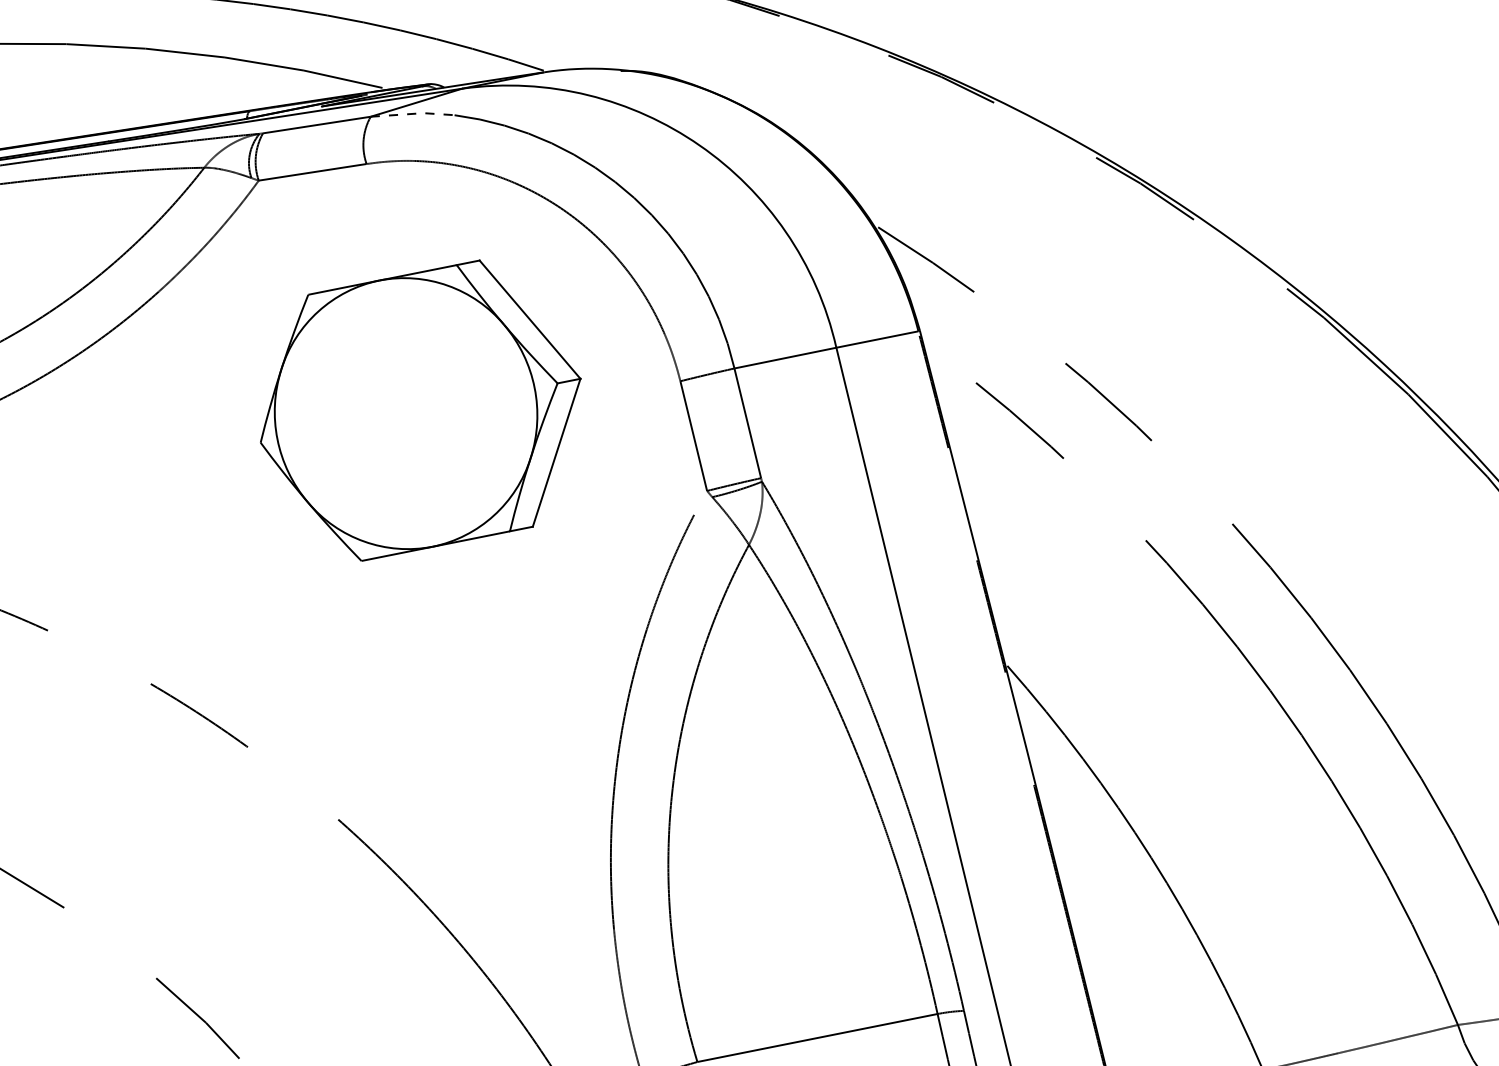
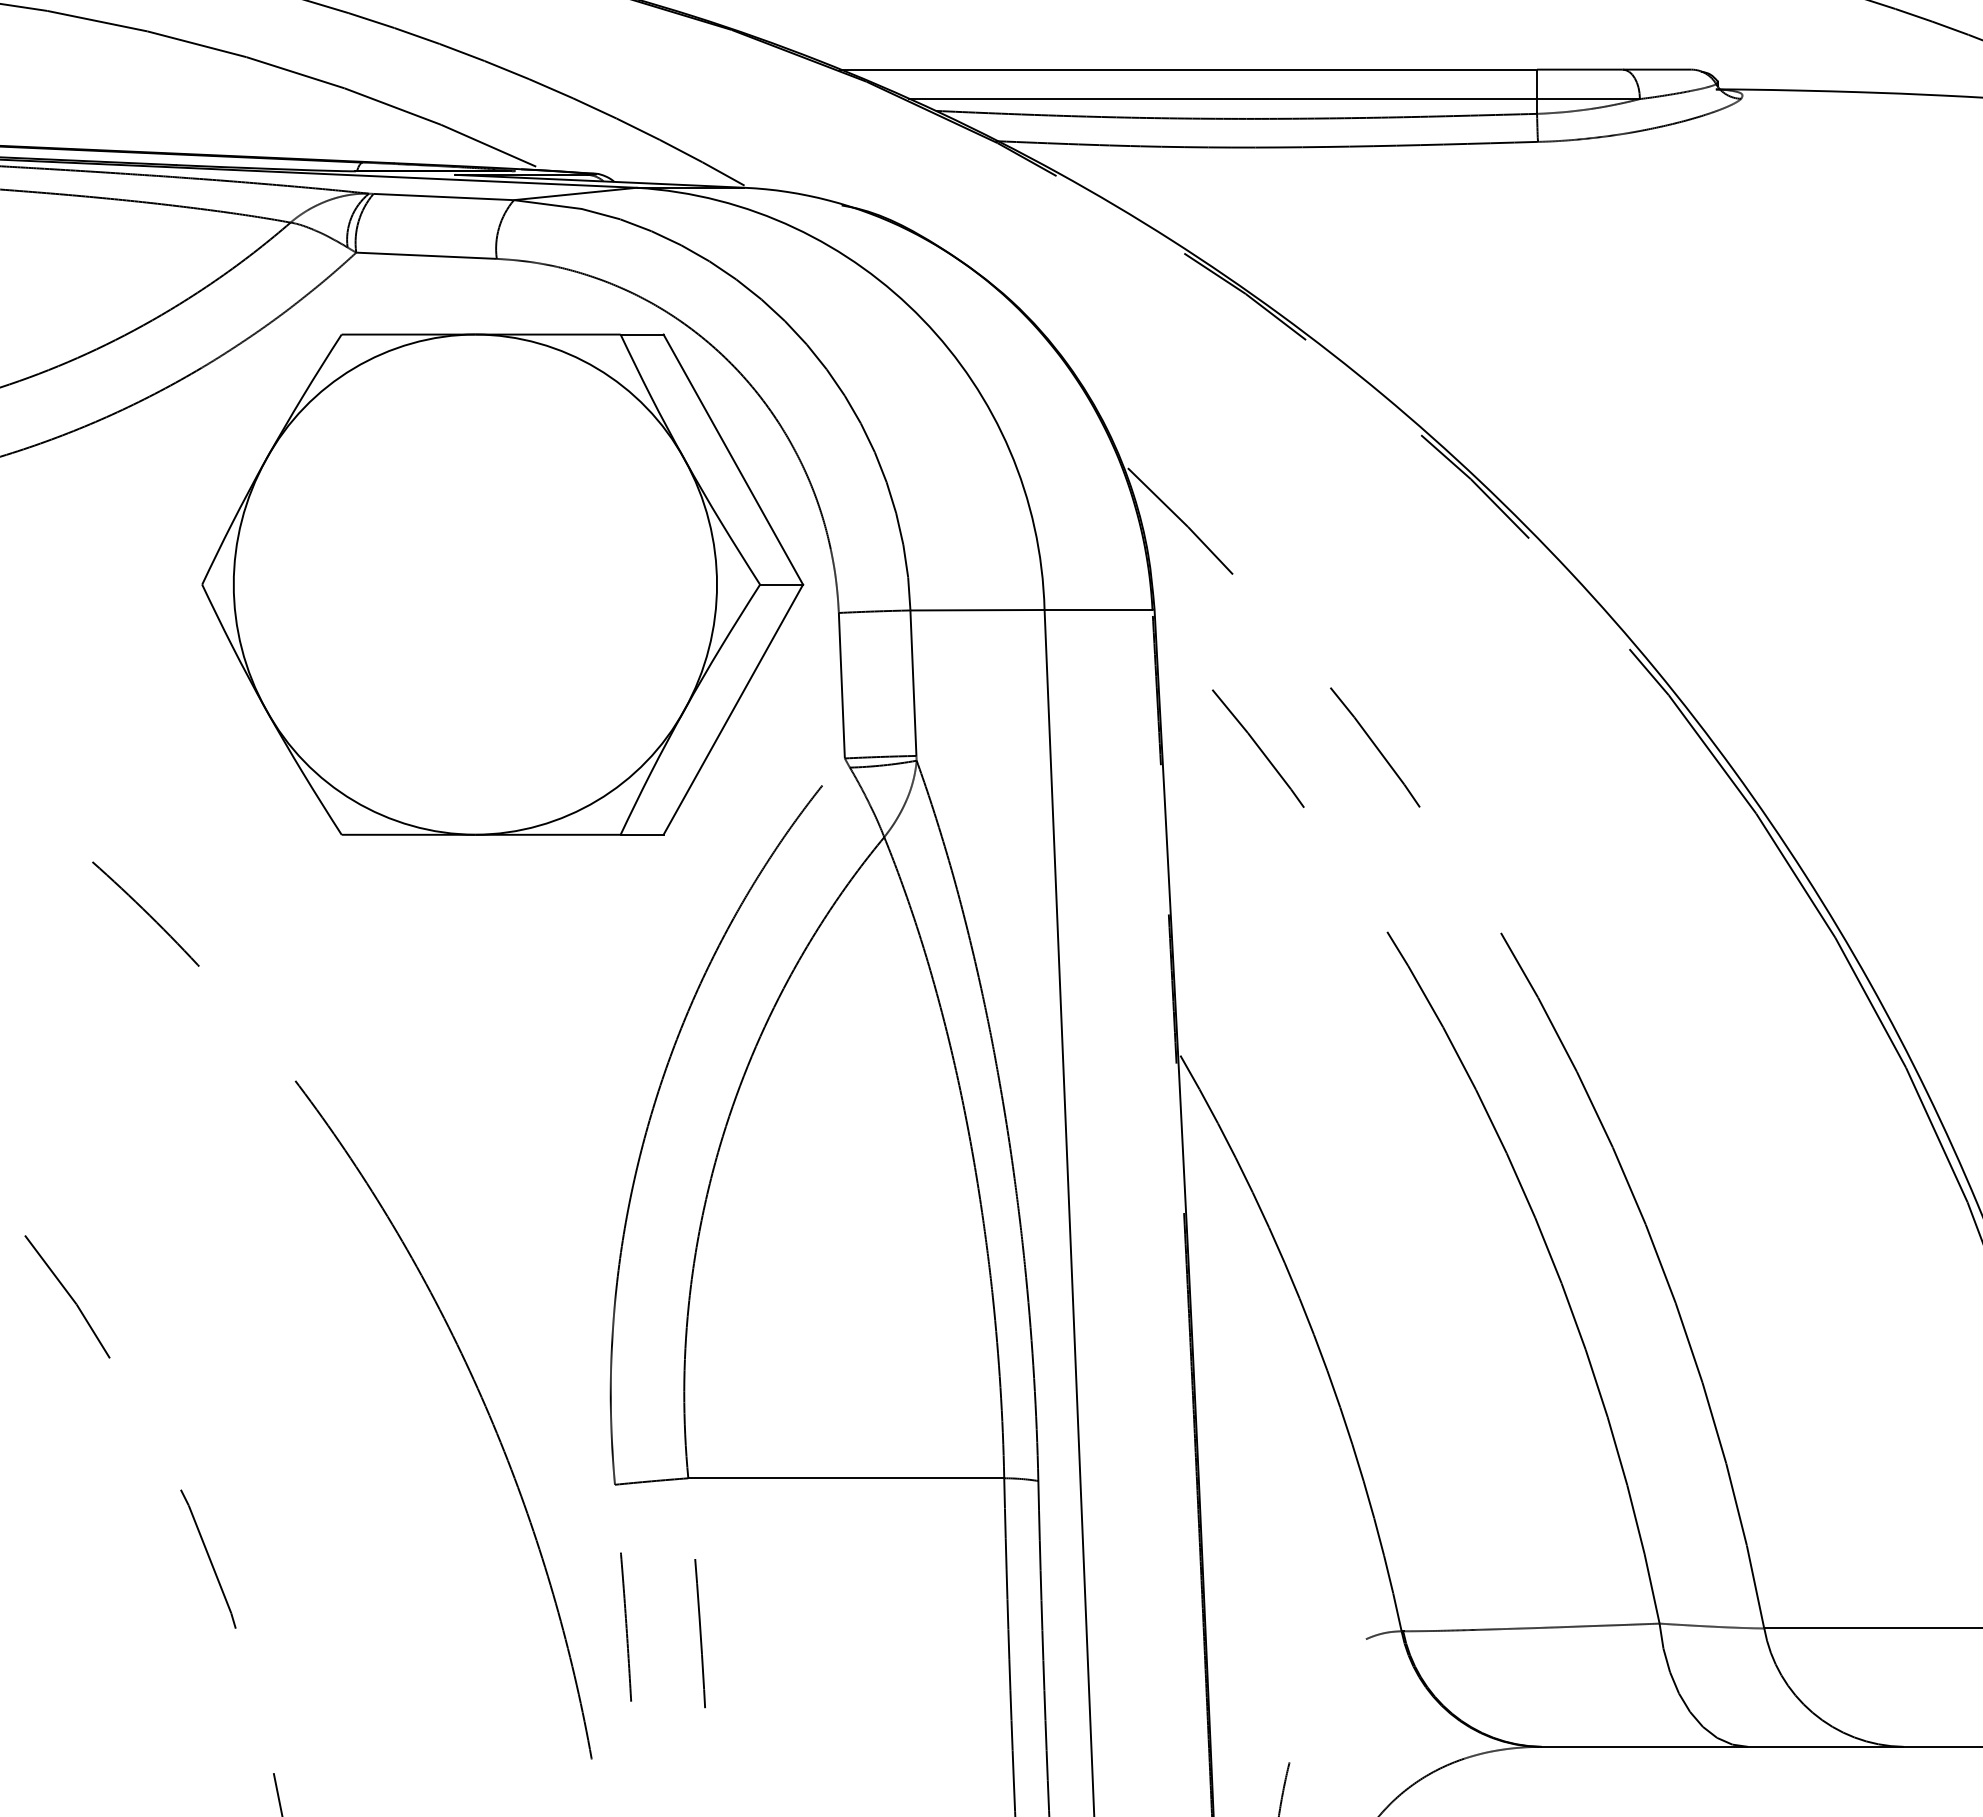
line: (413, 114) -> (568, 207), dashed -> solid
part: (420, 410) -> (502, 584), size x1.43

